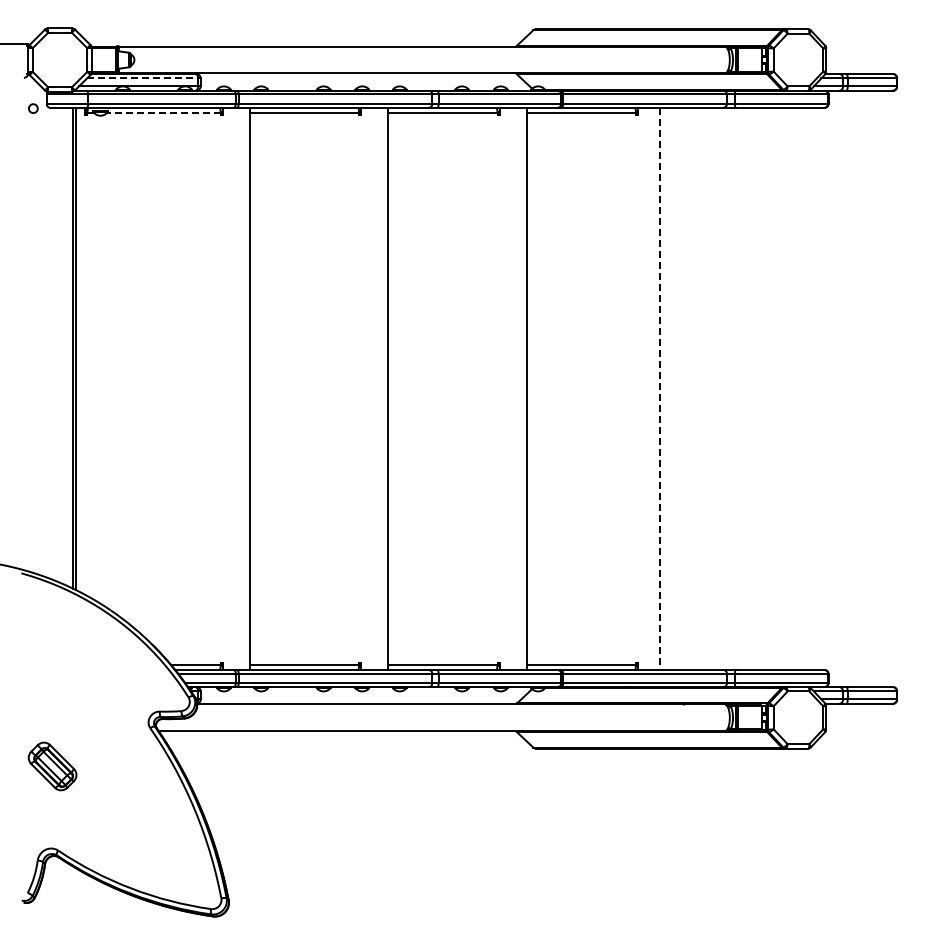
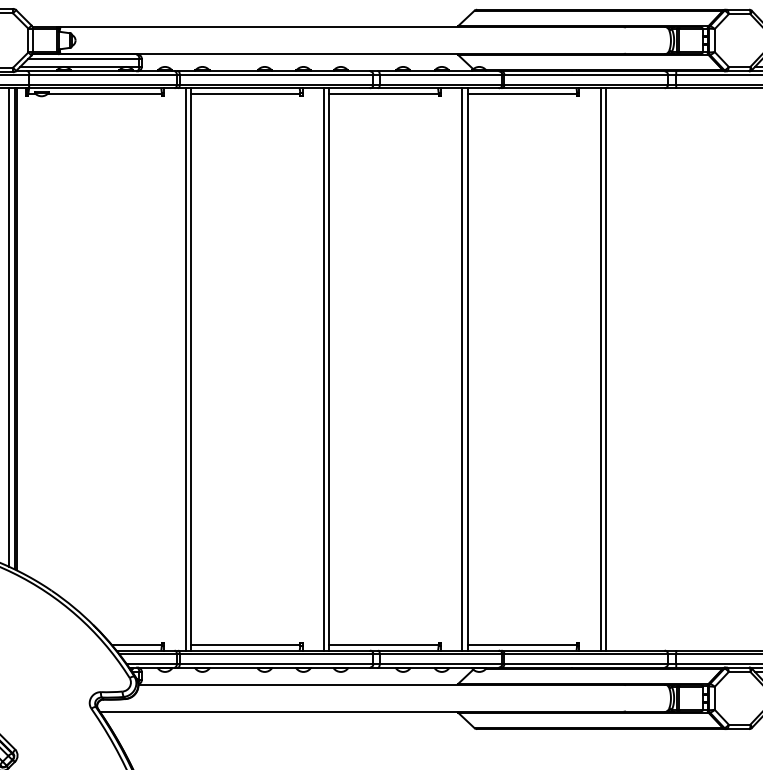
line: (142, 78) -> (83, 59), dashed -> solid
line: (163, 113) -> (104, 94), dashed -> solid
line: (68, 346) -> (9, 327), added
line: (244, 388) -> (185, 369), added
line: (382, 388) -> (323, 369), added
line: (521, 388) -> (462, 369), added
line: (665, 388) -> (606, 369), added
line: (659, 389) -> (600, 370), dashed -> solid

